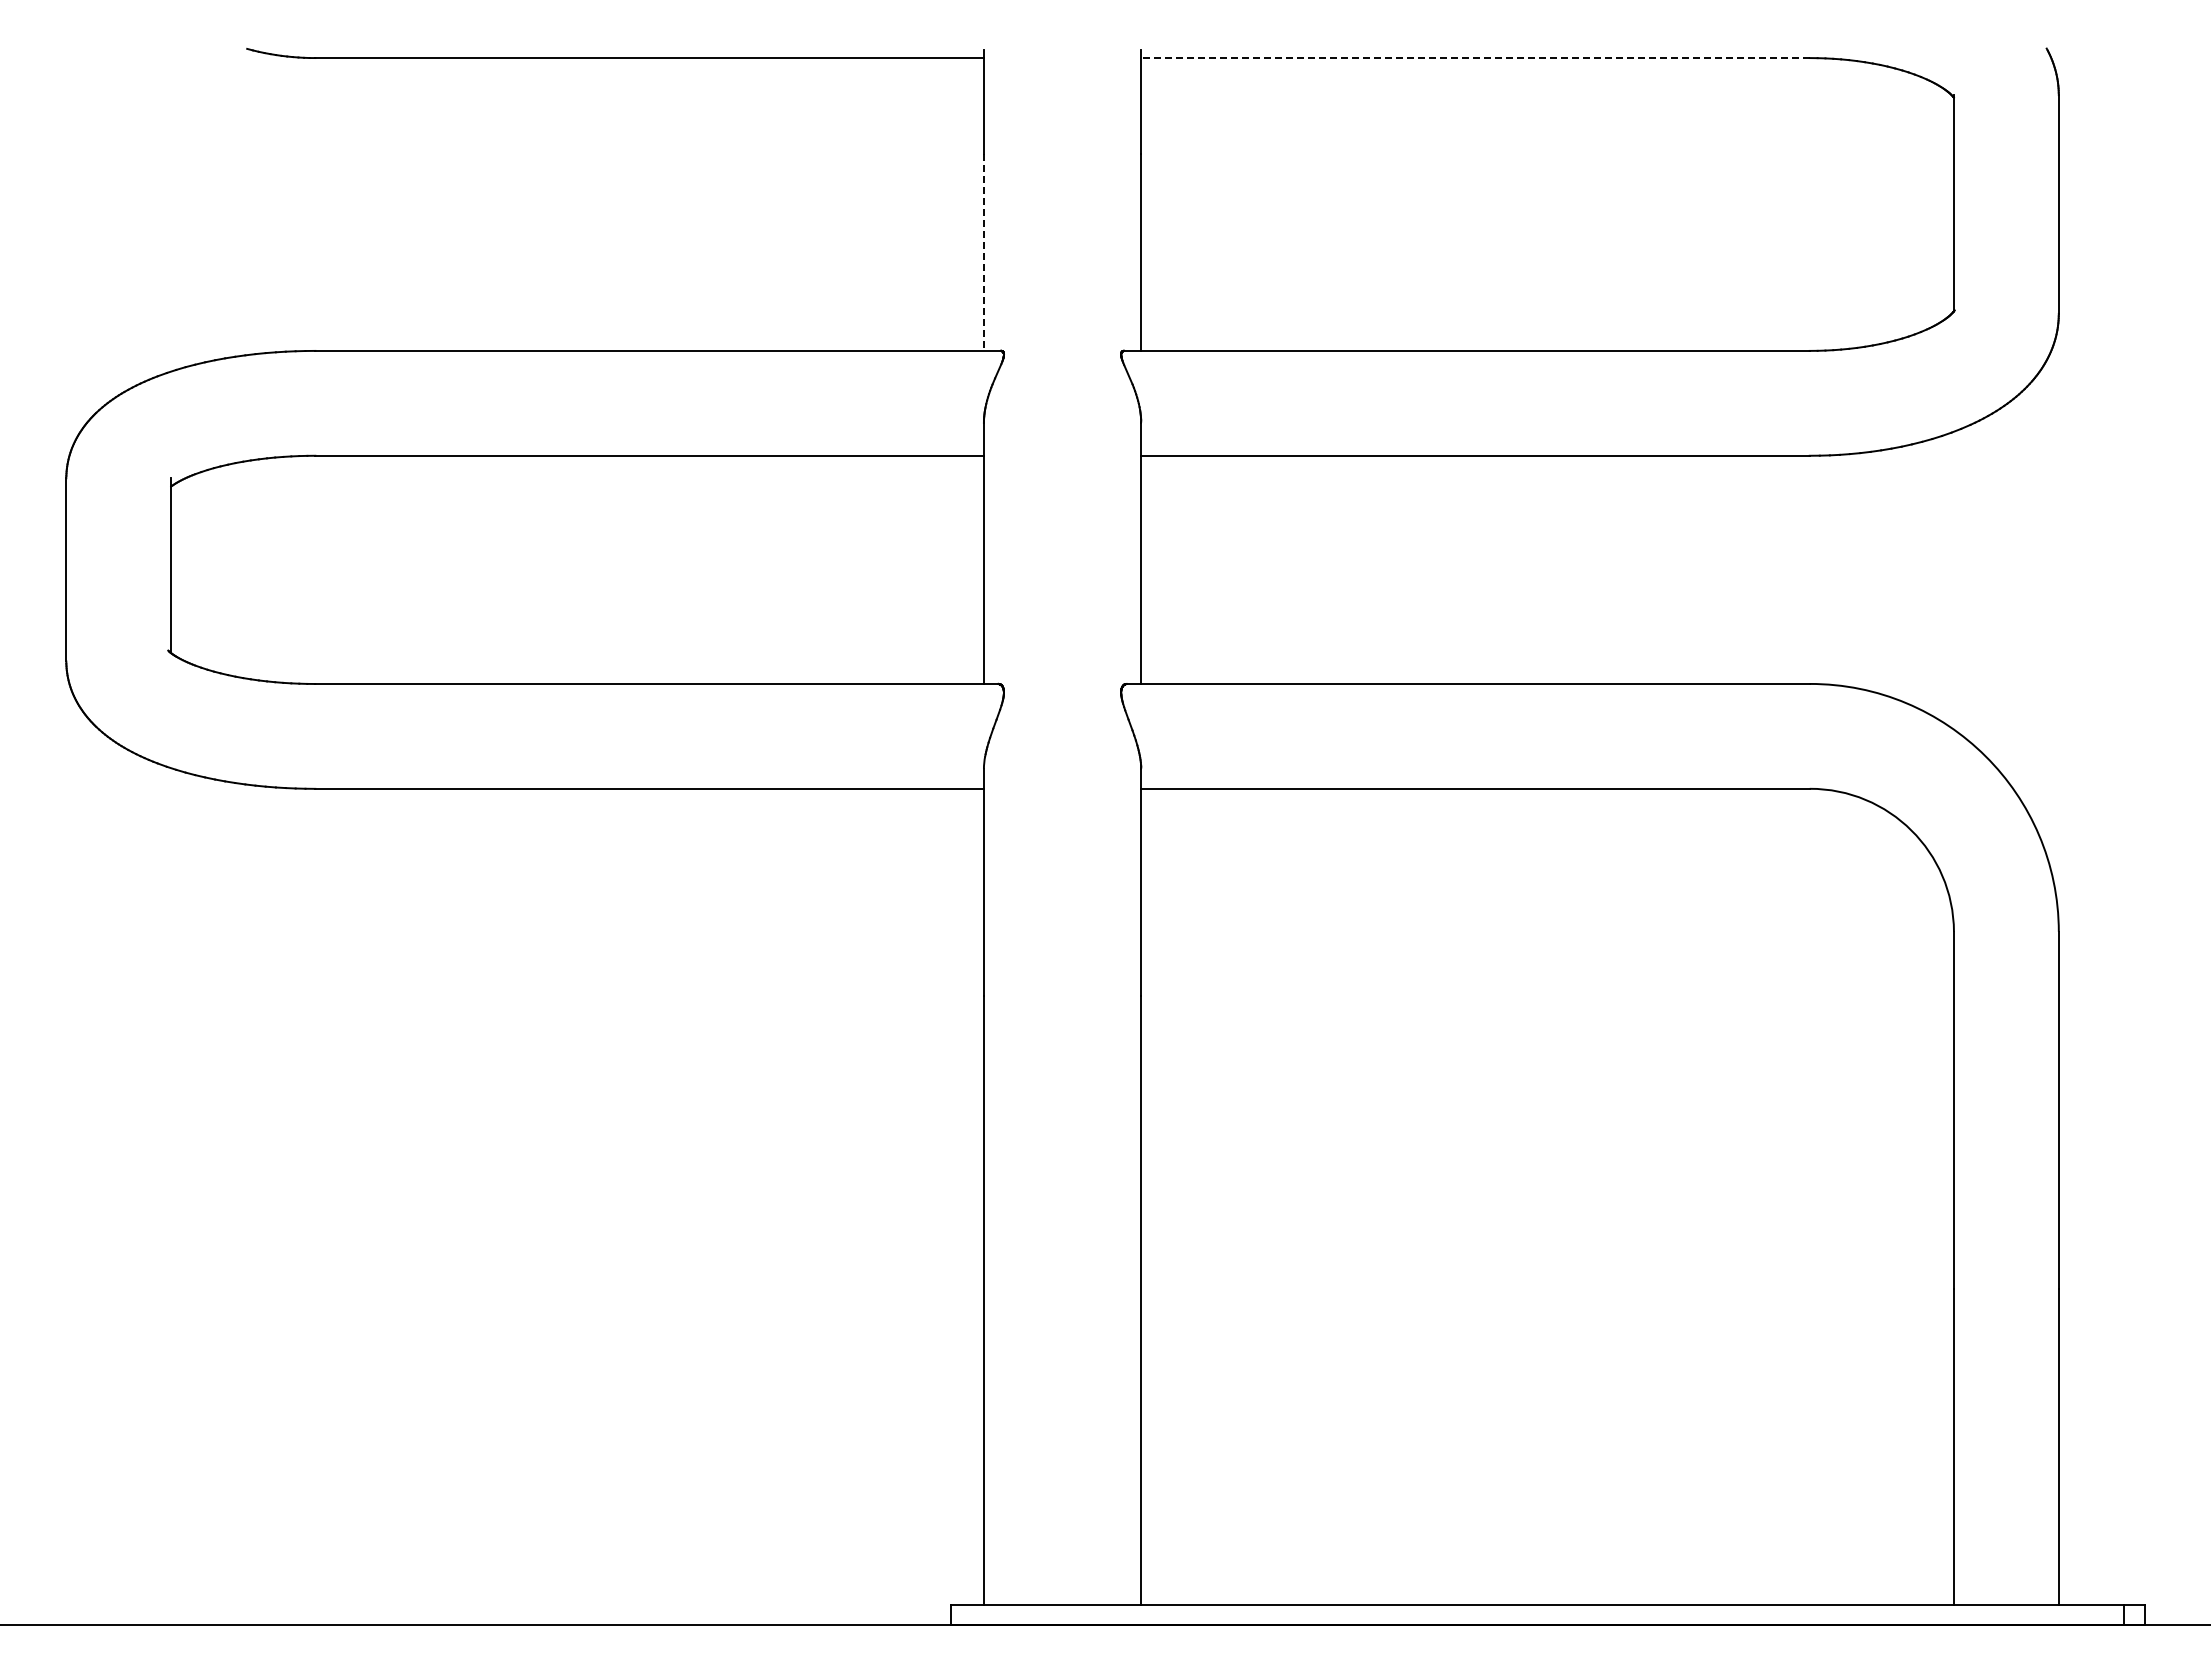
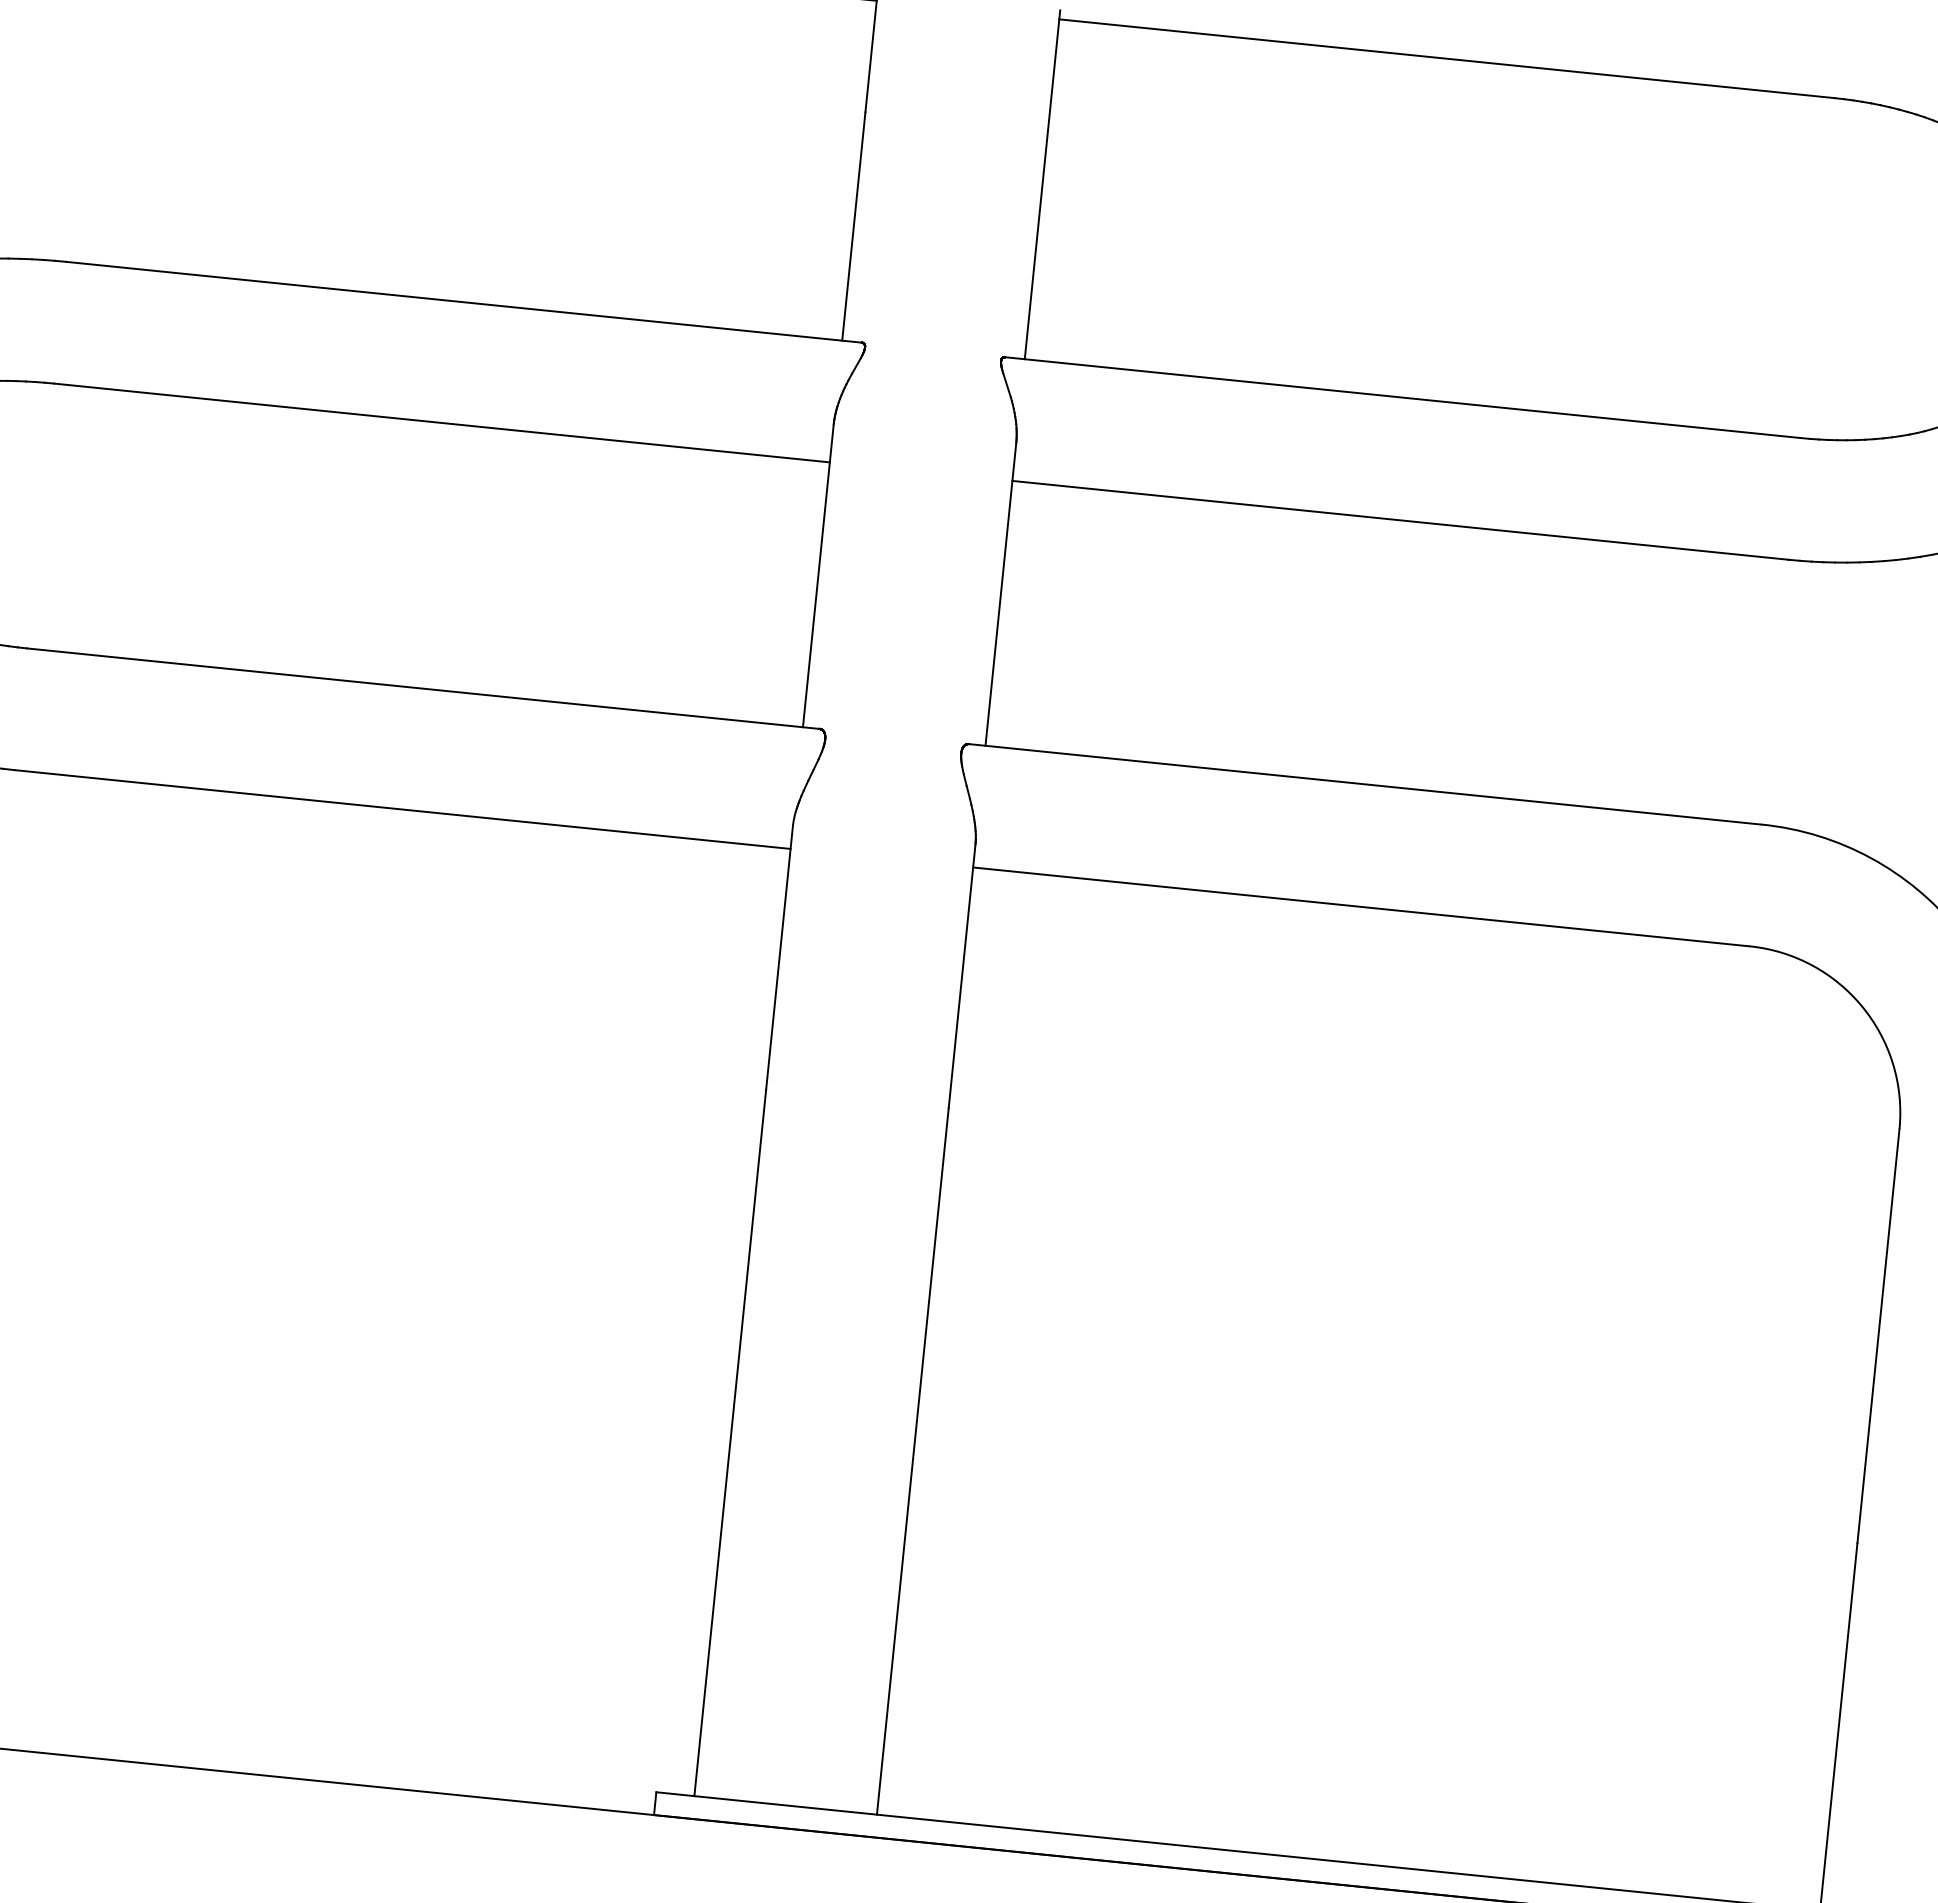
line: (1474, 58) -> (1446, 59), dashed -> solid
line: (983, 253) -> (853, 227), dashed -> solid

